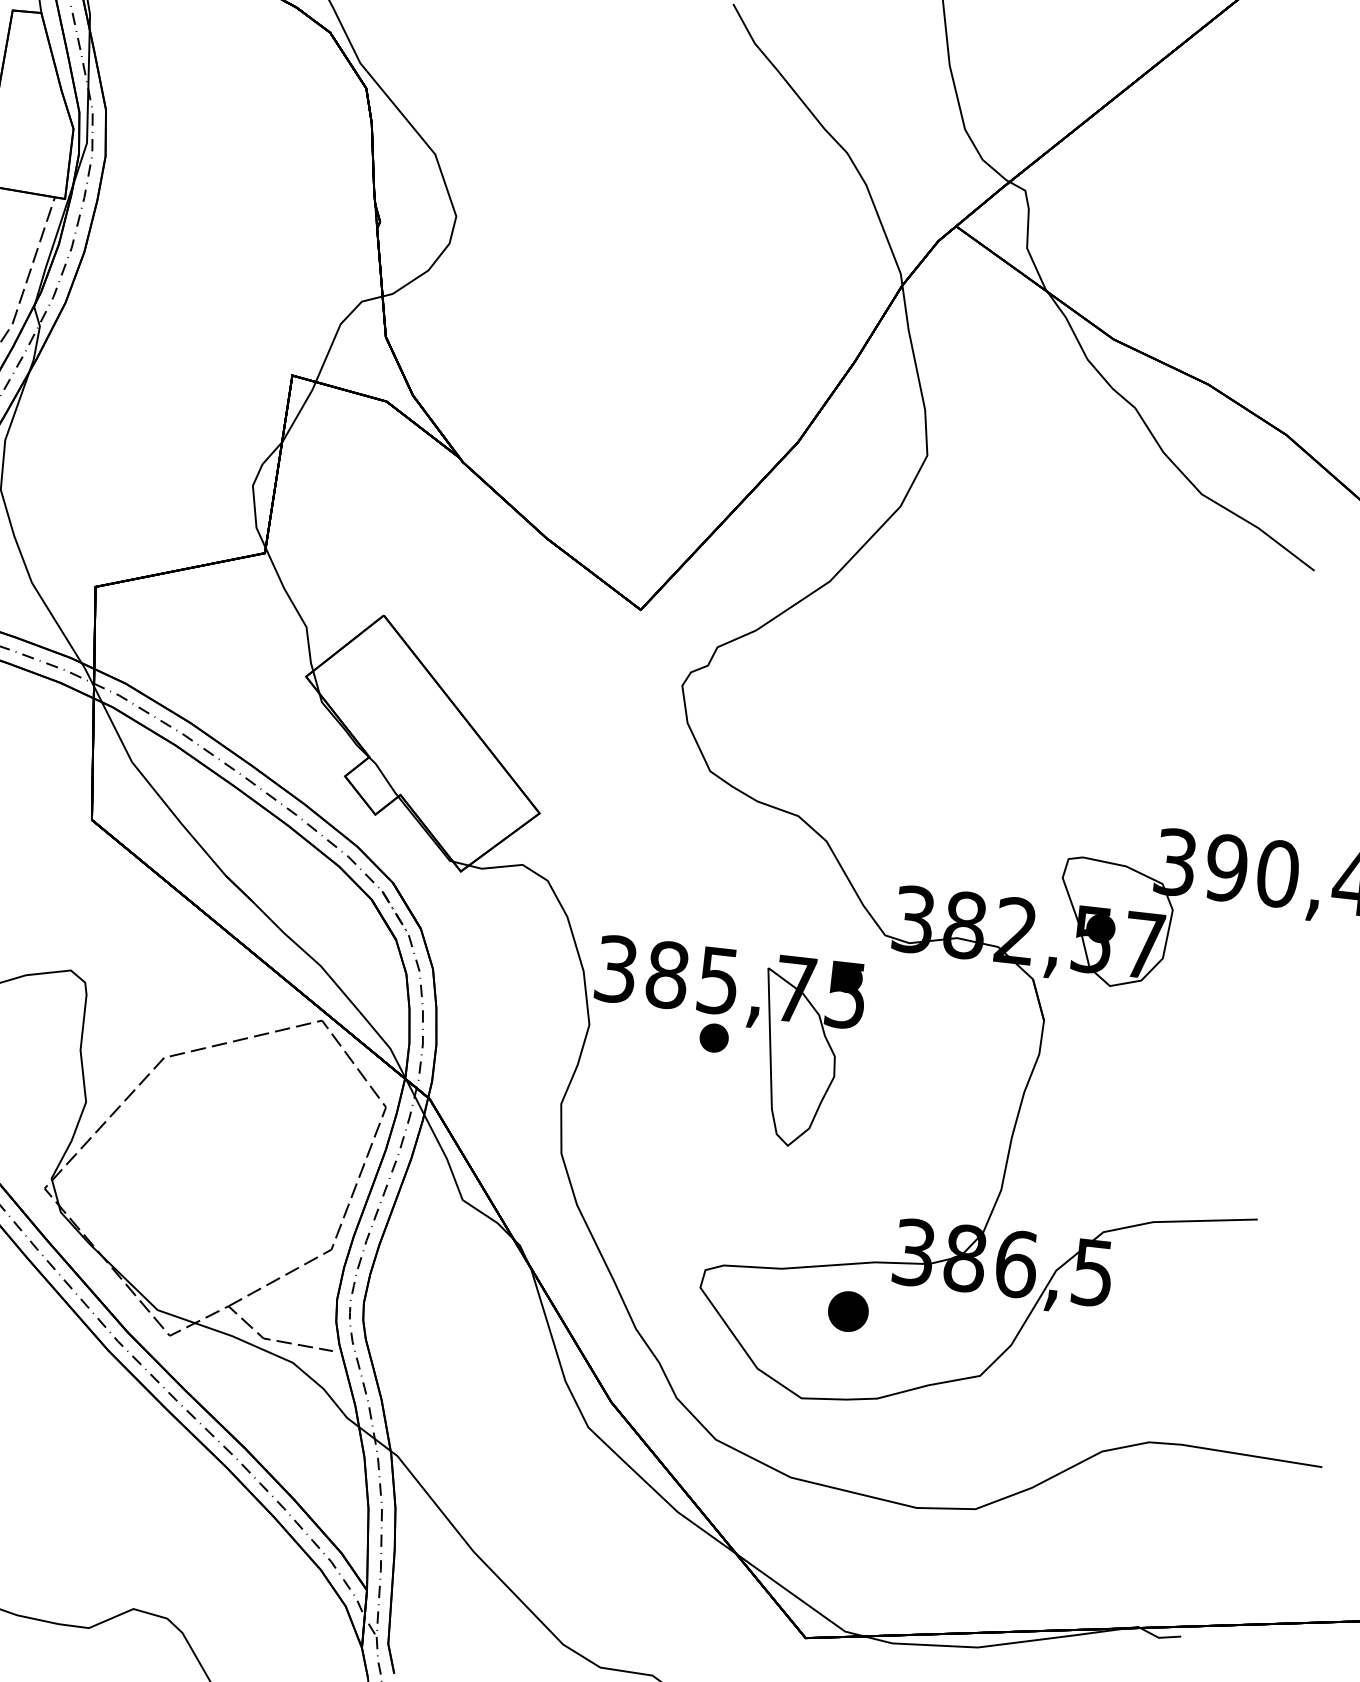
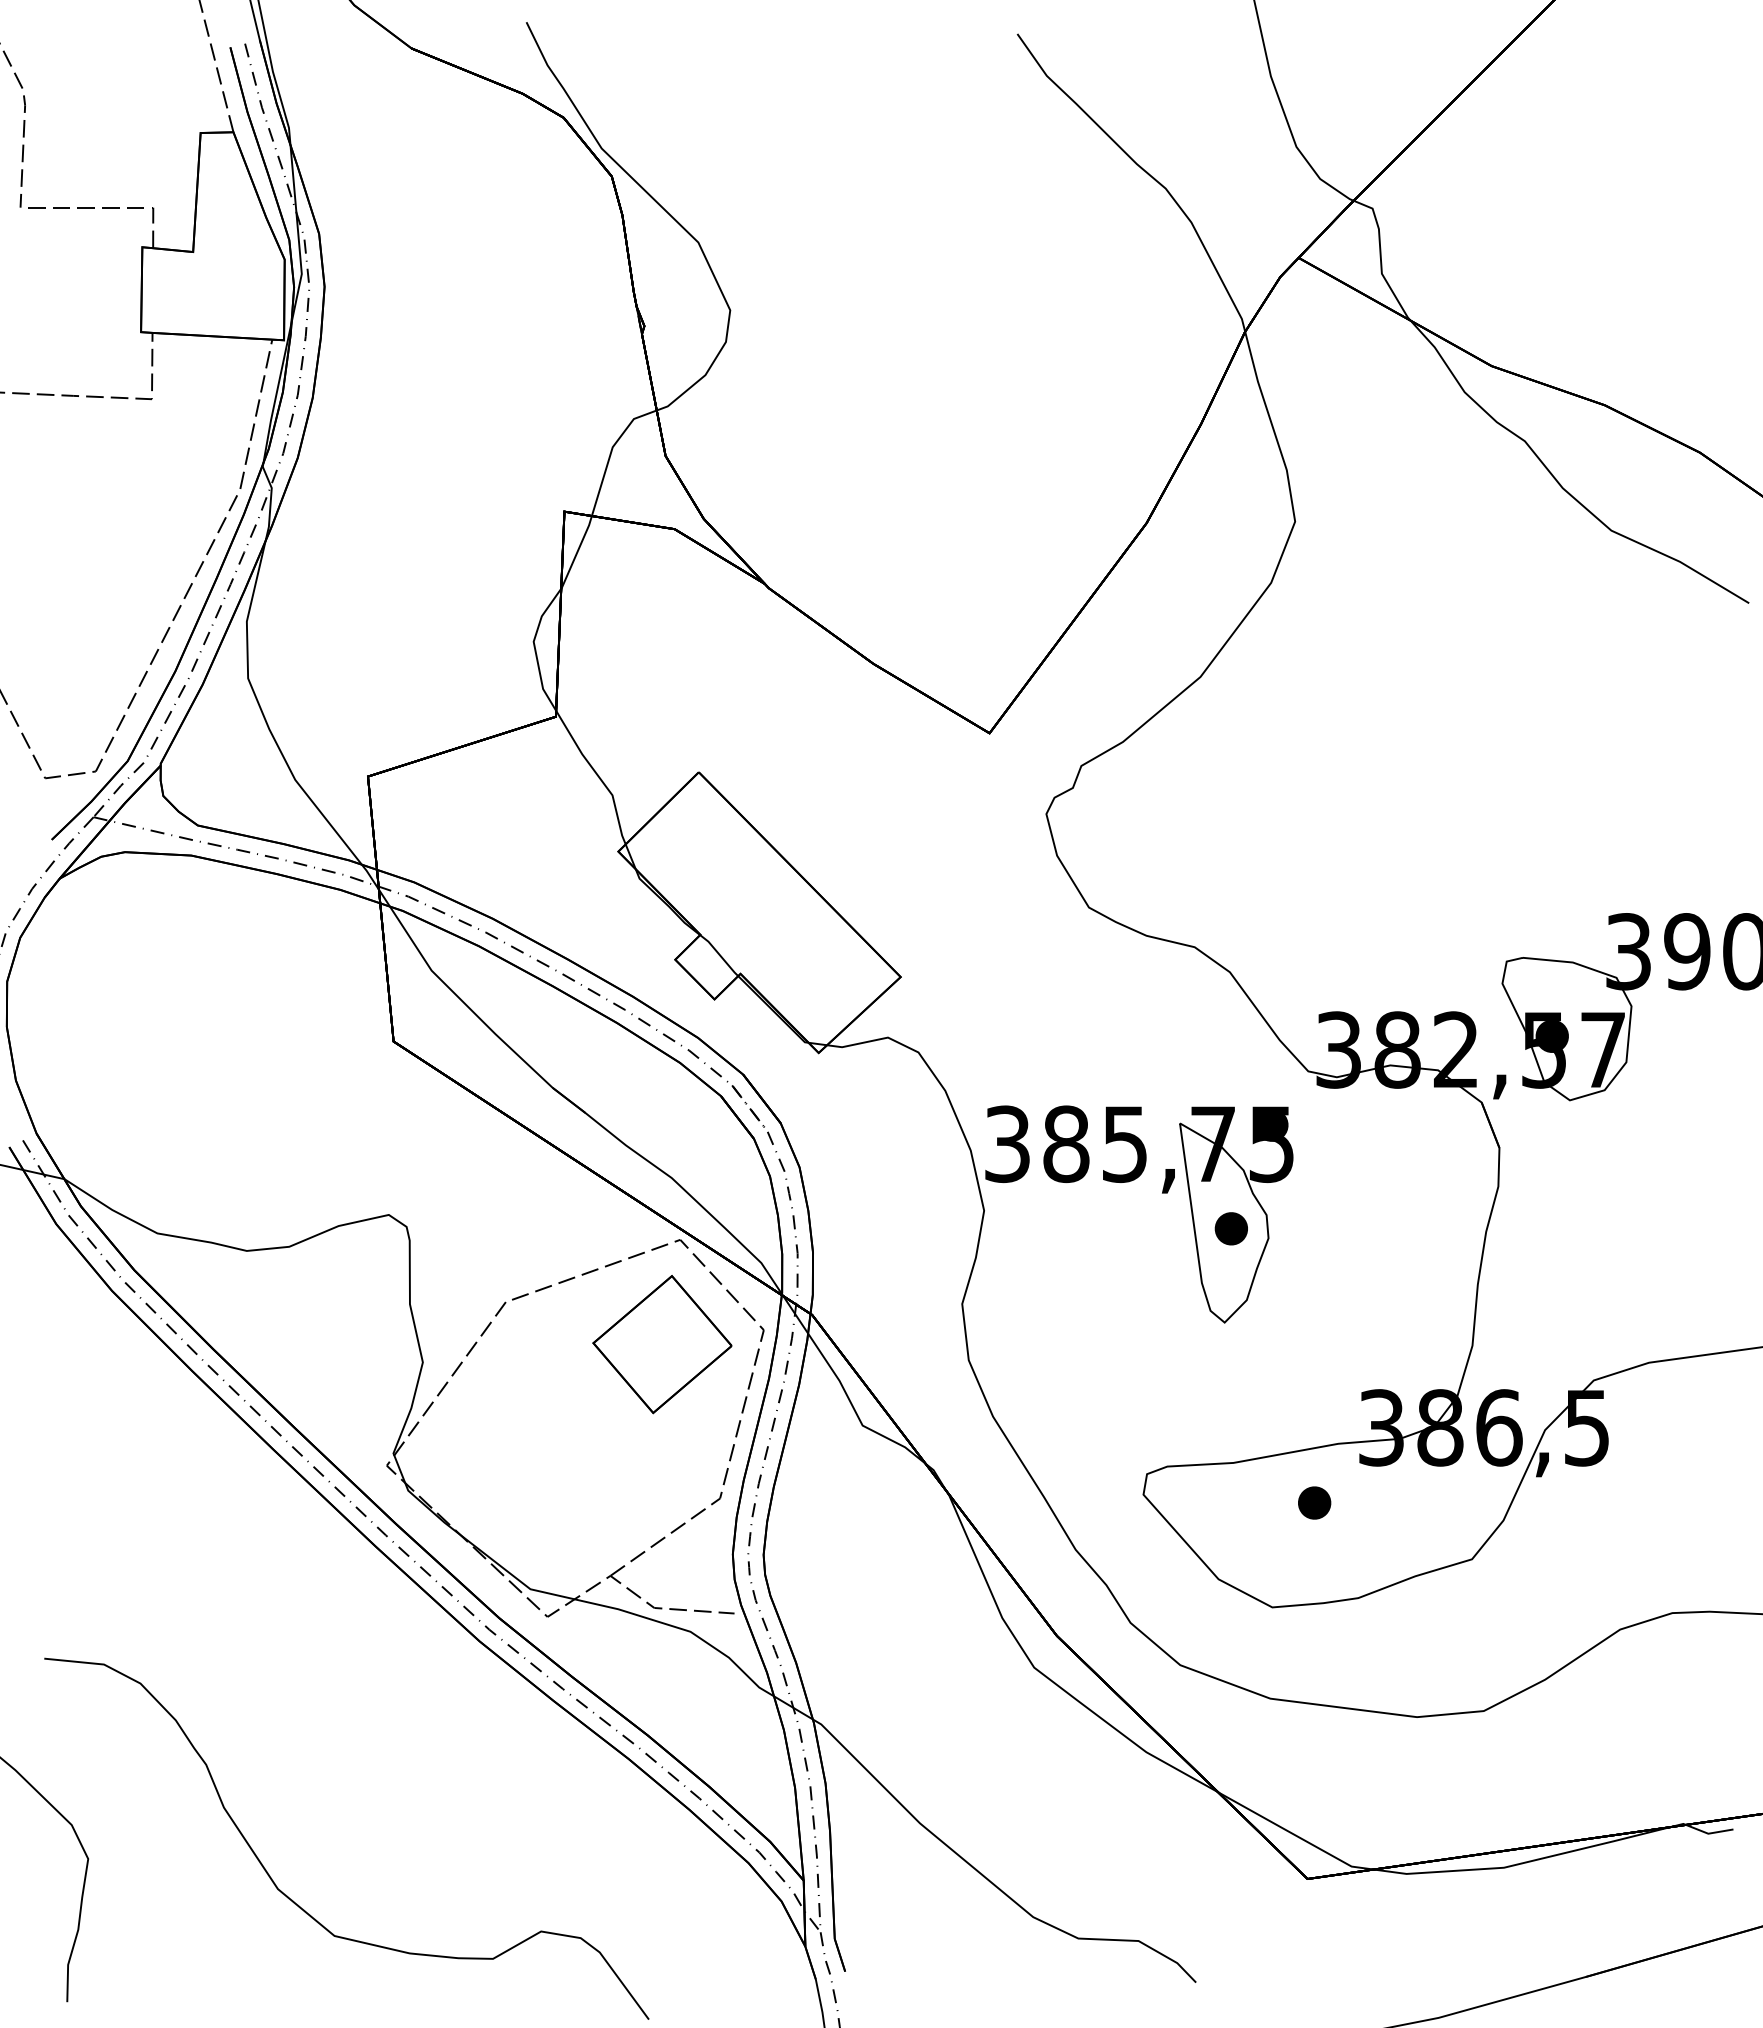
part: (713, 1037) -> (1230, 1228), moved
part: (296, 1109) -> (662, 1344), added
part: (848, 1311) -> (1314, 1502), size x0.71

